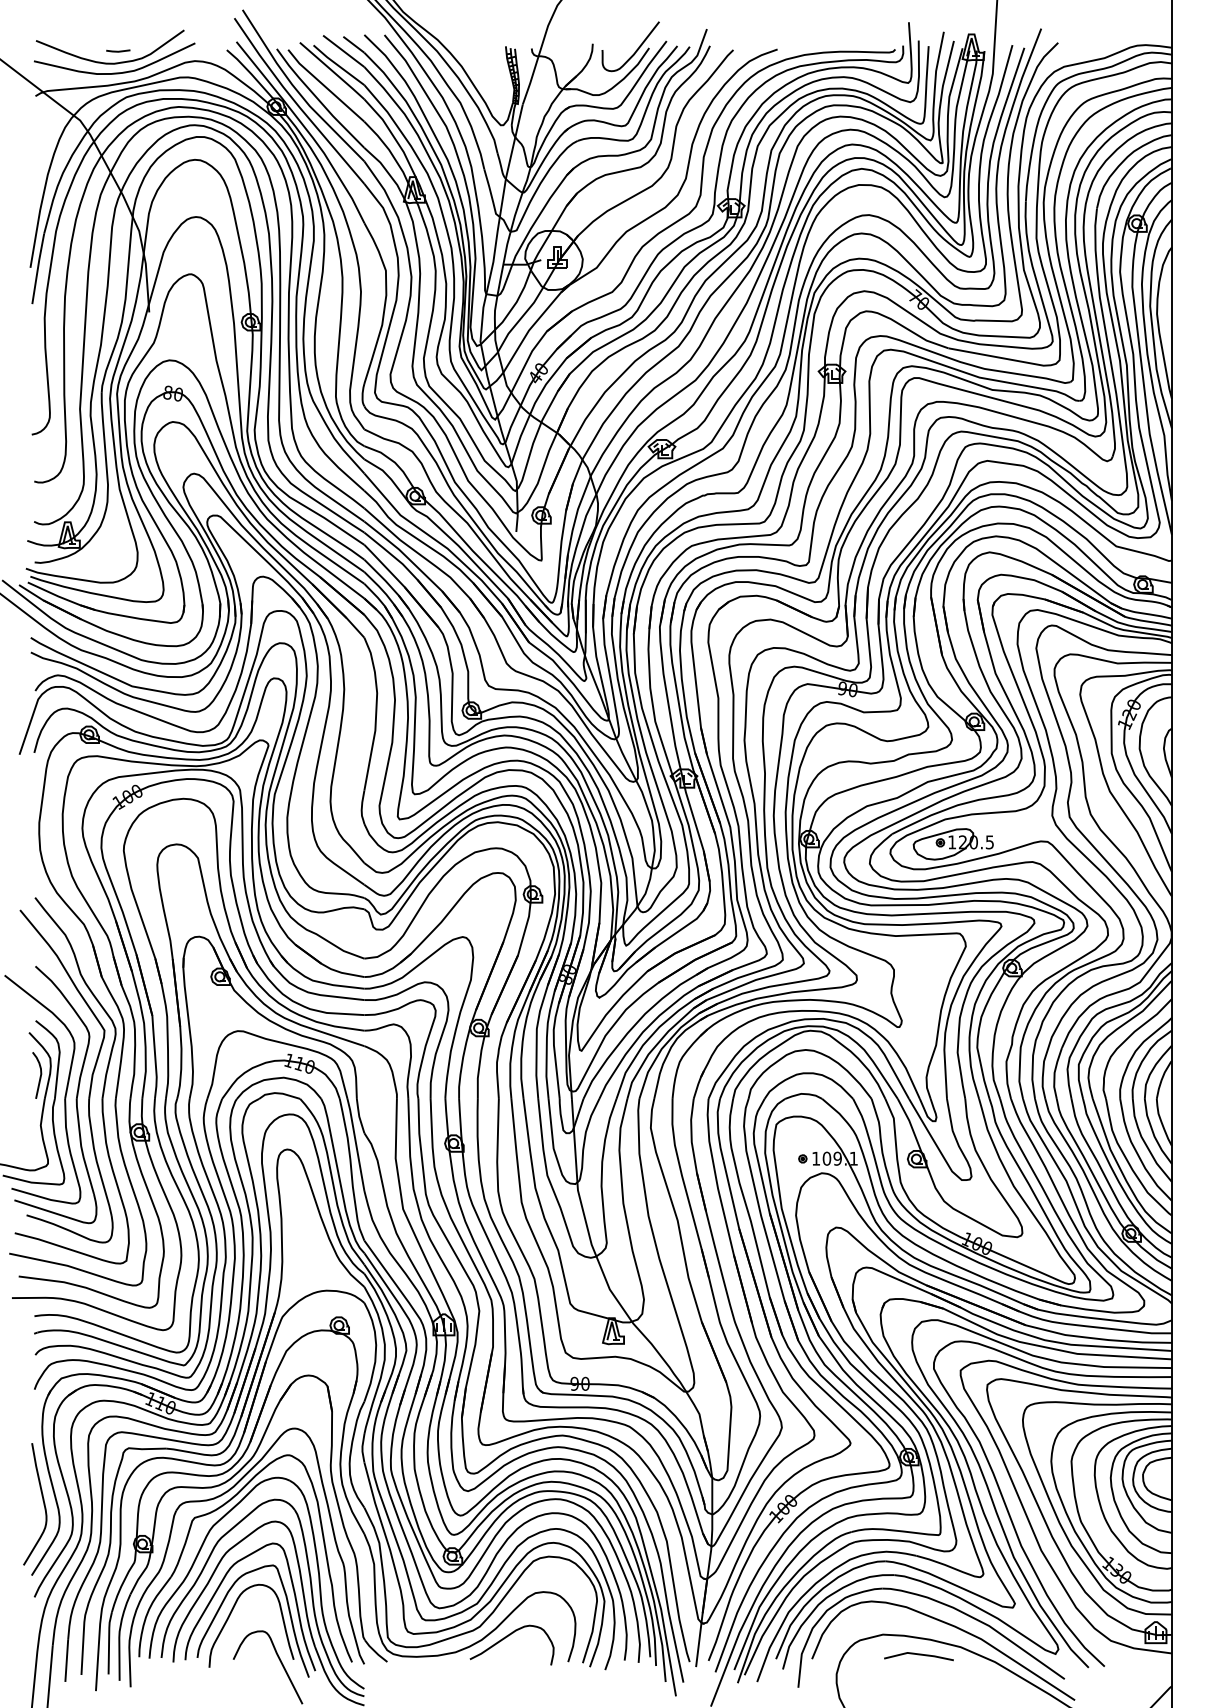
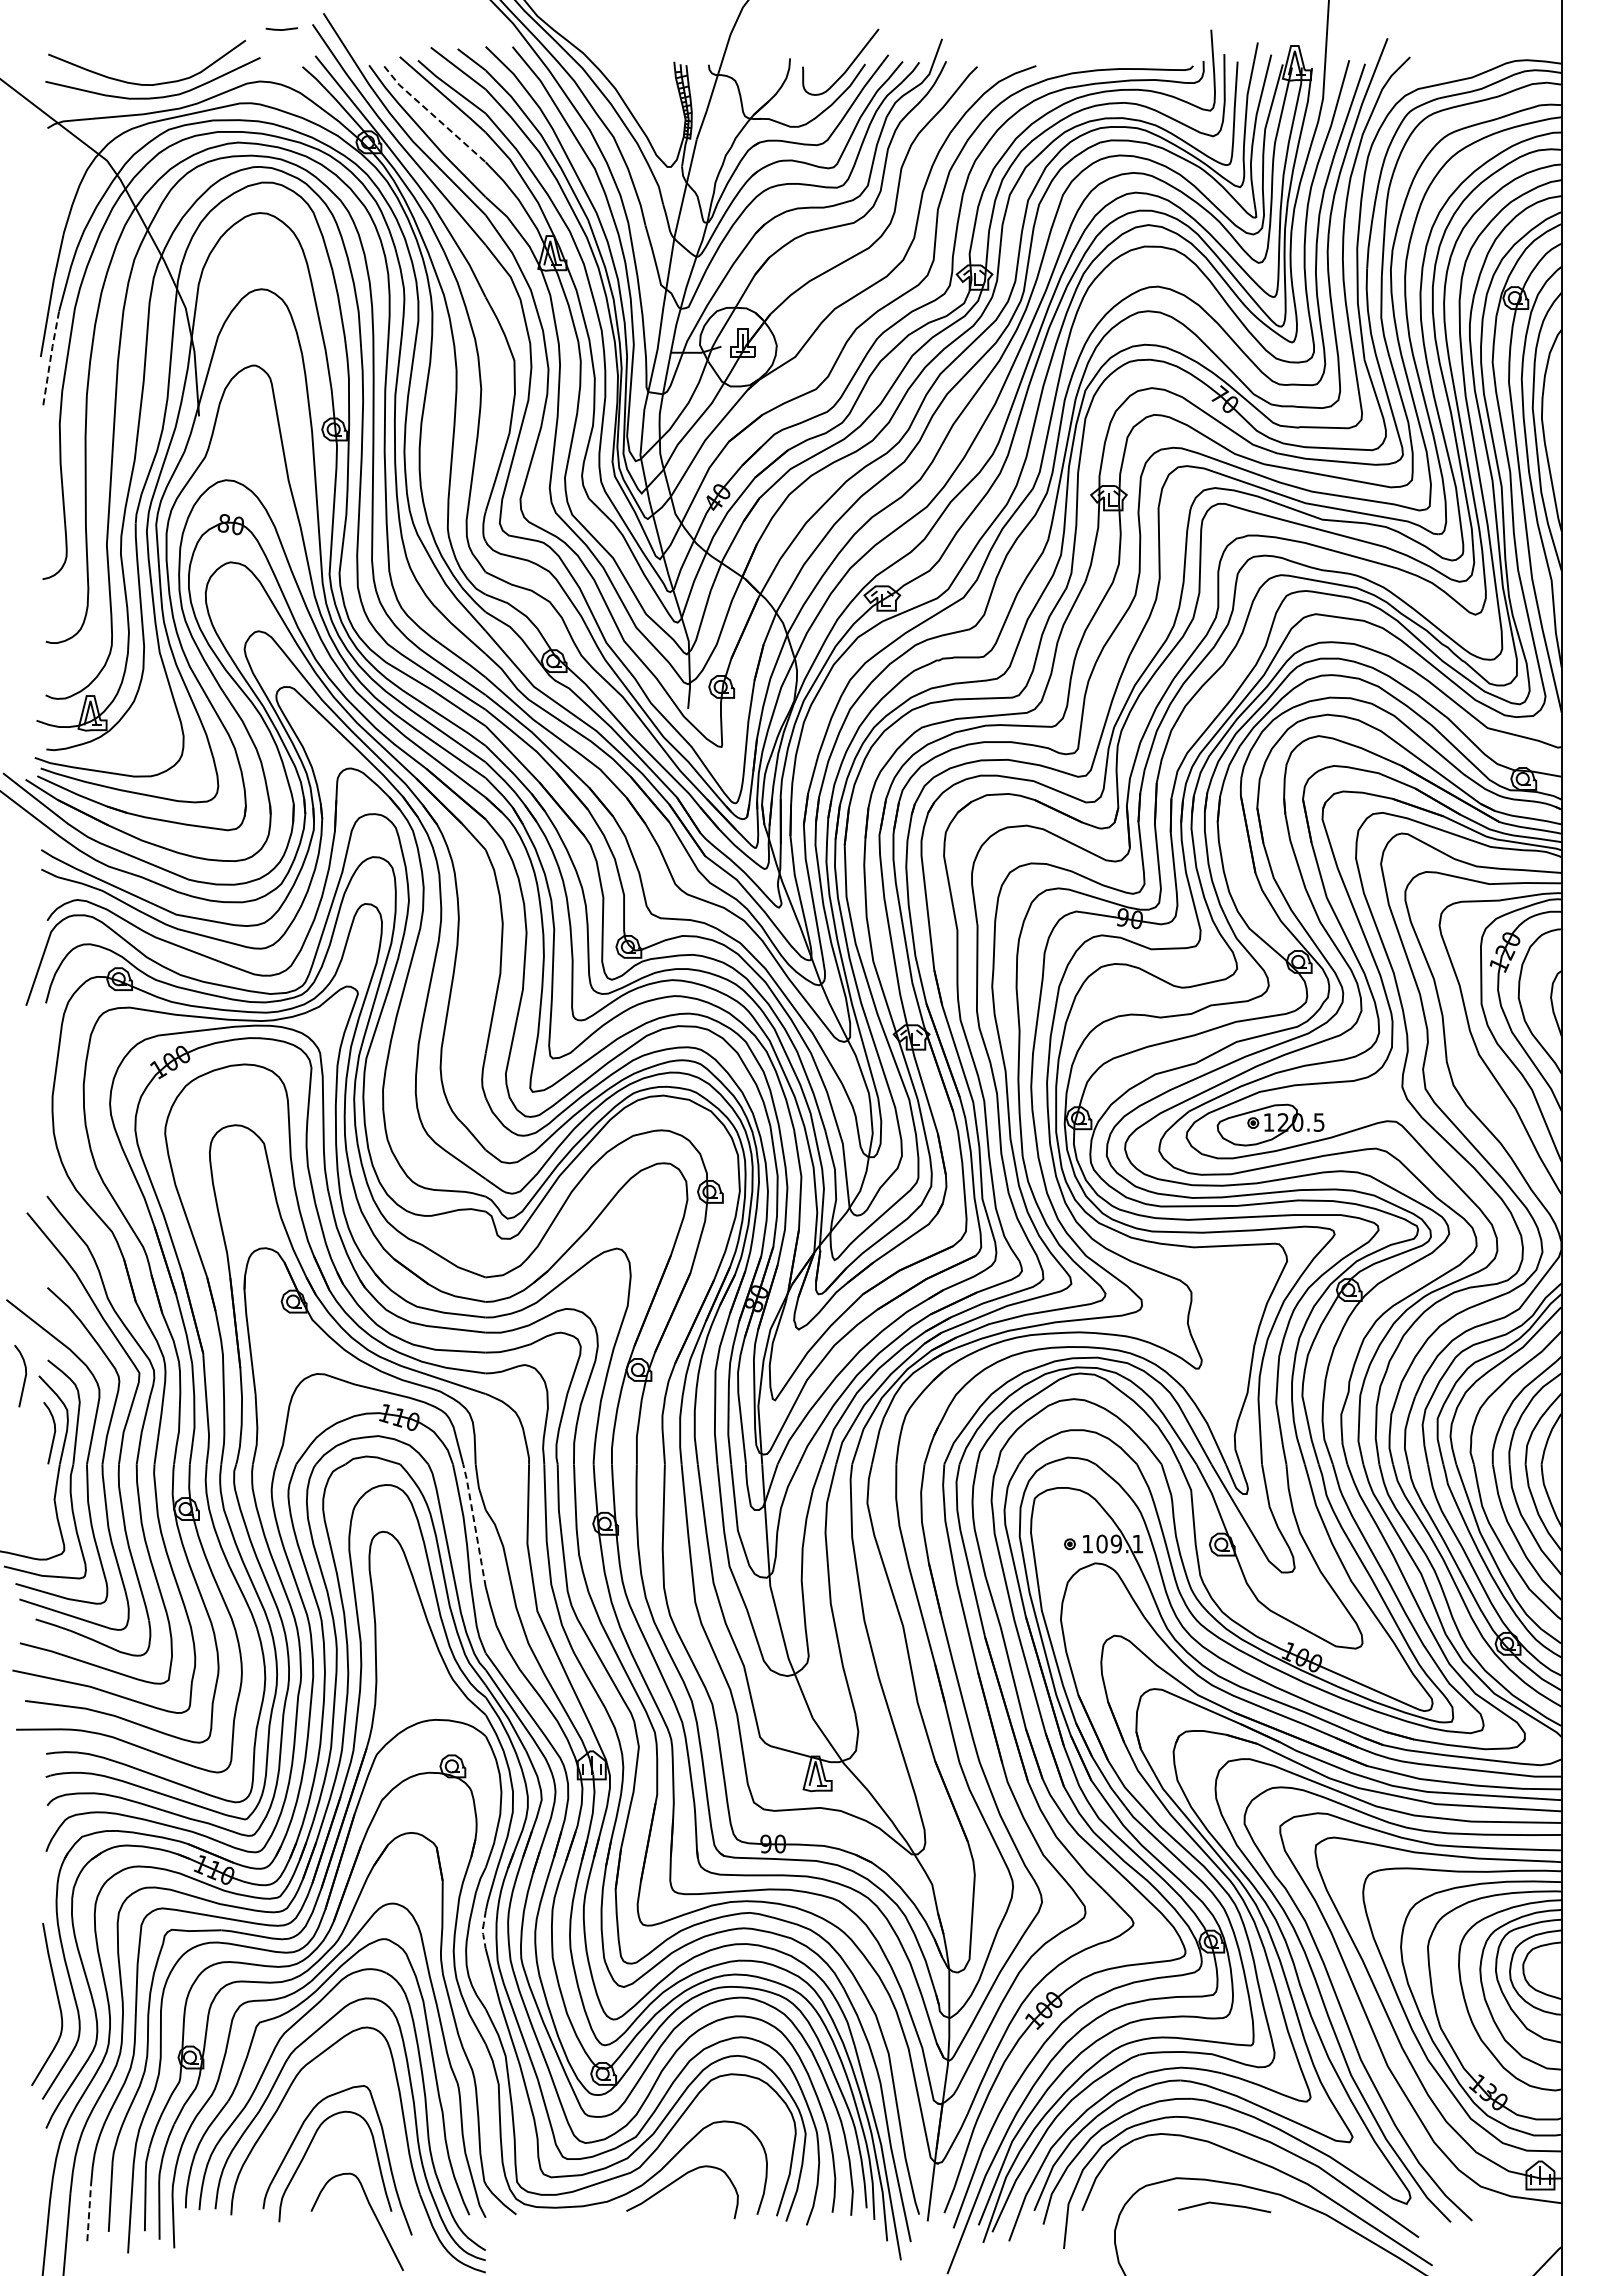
line: (118, 51) -> (281, 29), moved
line: (325, 86) -> (433, 115), solid -> dashed
line: (37, 268) -> (50, 357), solid -> dashed
curve: (18, 1032) -> (24, 1376), added
line: (355, 1144) -> (474, 1524), solid -> dashed
line: (362, 1448) -> (483, 1929), solid -> dashed
curve: (218, 1589) -> (291, 2117), removed
line: (67, 1660) -> (89, 2212), solid -> dashed

